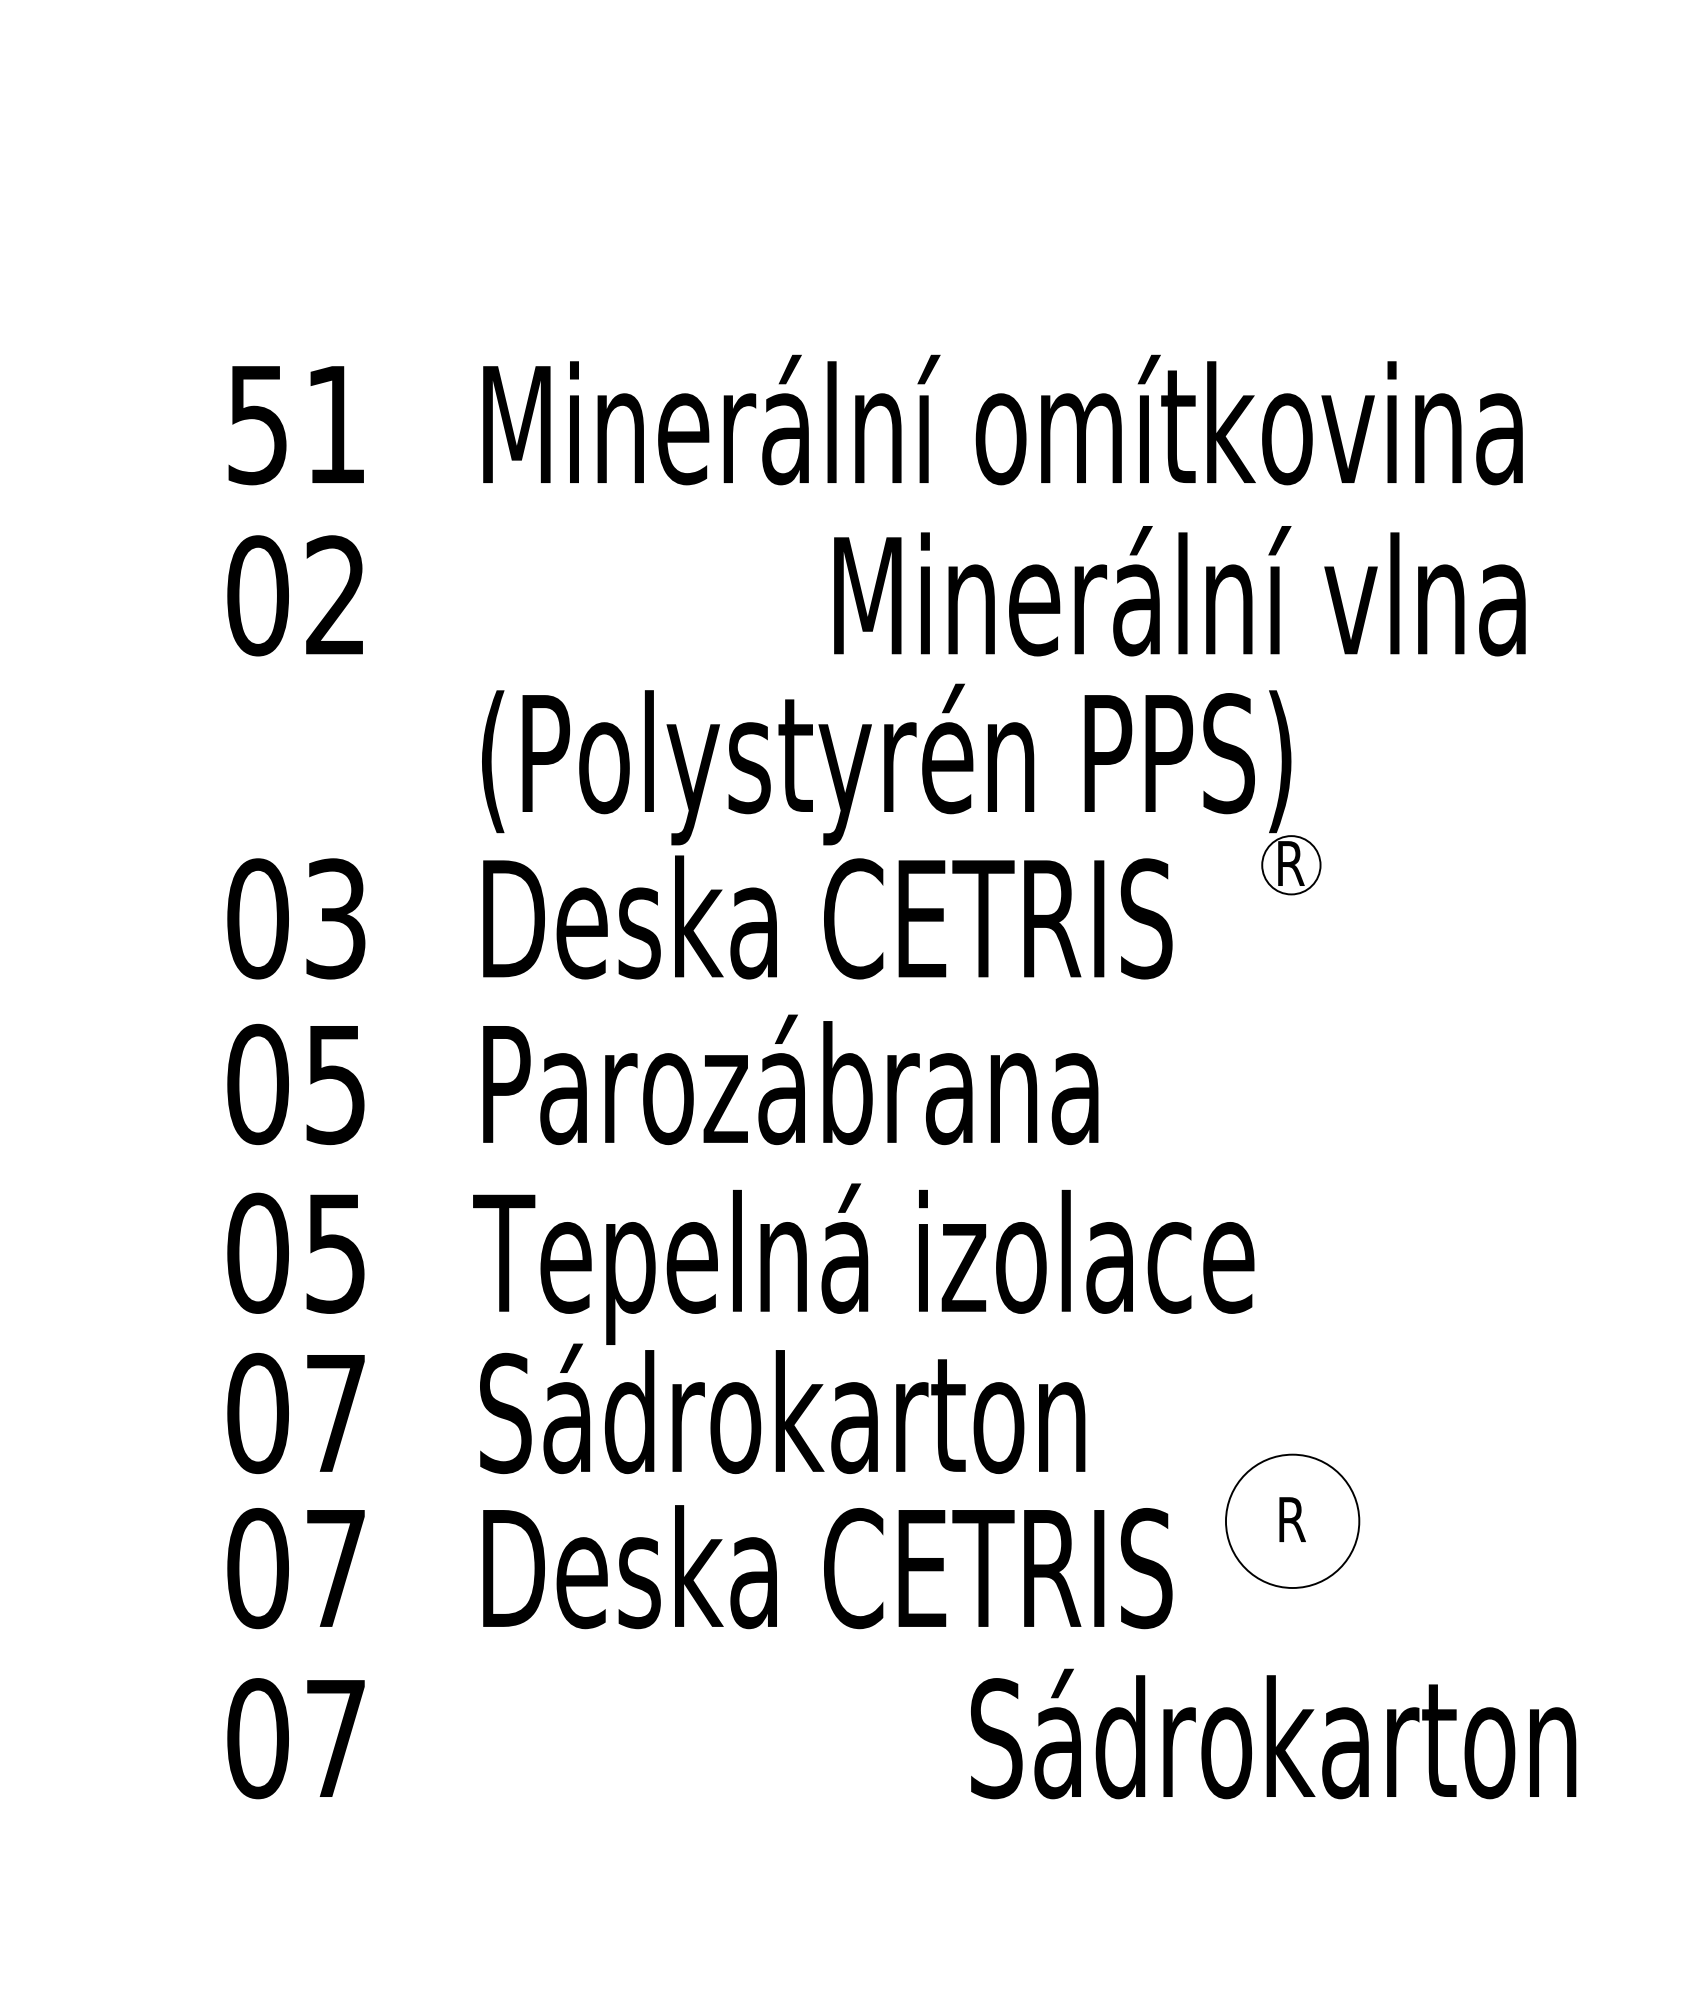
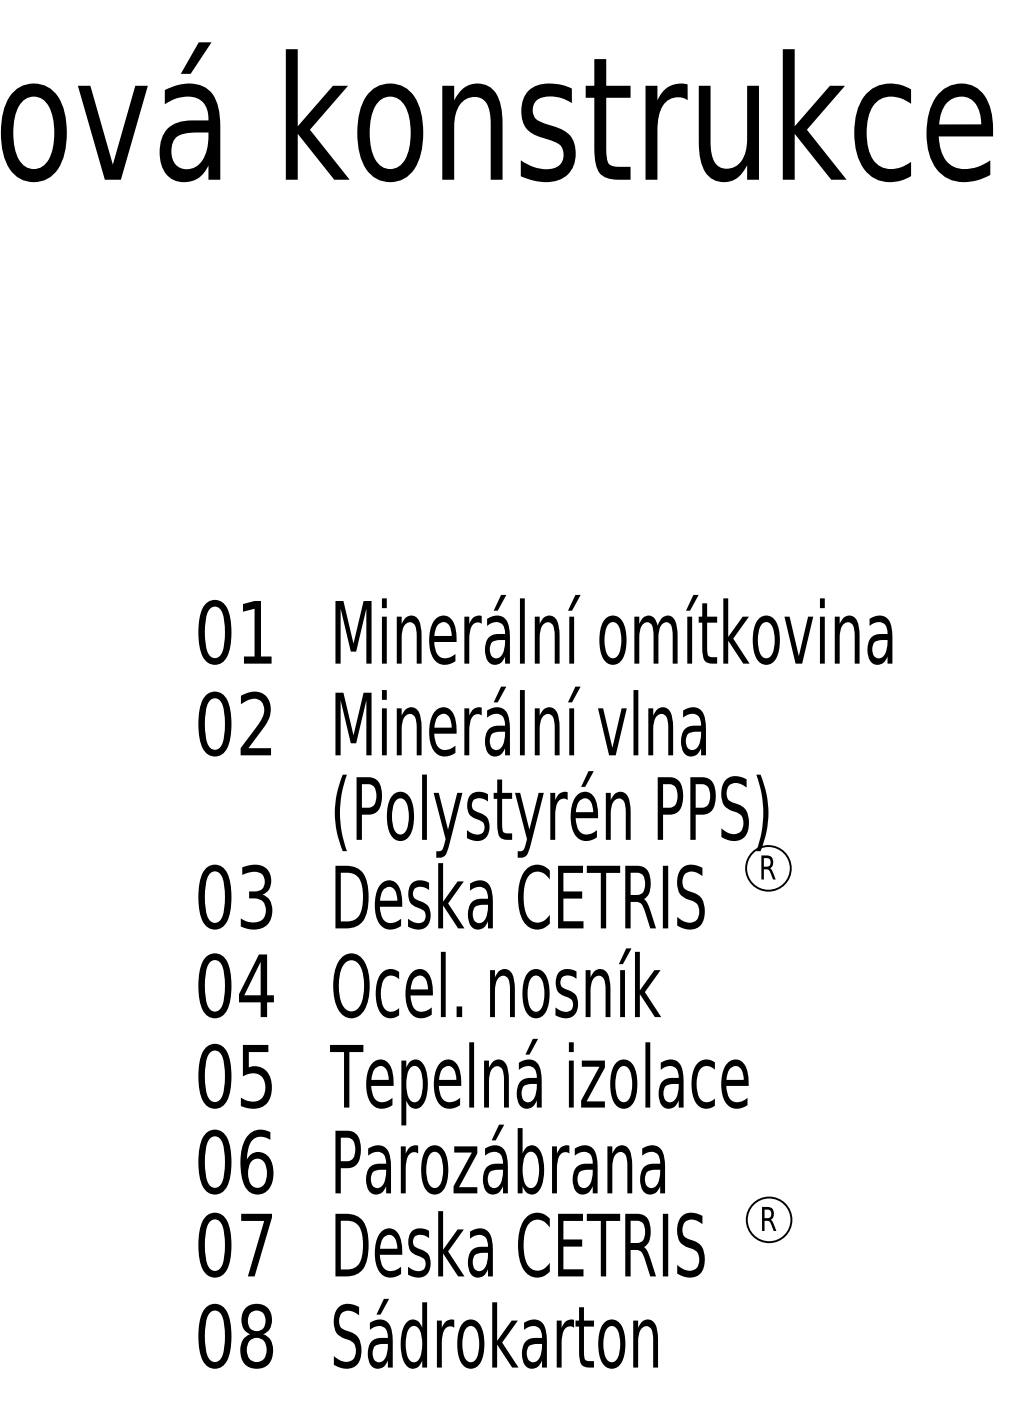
text: (257, 424) -> (214, 632), 51 -> 01
text: (1179, 591) -> (520, 721), moved
circle: (1291, 865) -> (768, 868), size x1.43
text: (787, 1080) -> (498, 983), Parozábrana -> Ocel. nosník
text: (335, 1085) -> (256, 986), 05 -> 04
text: (787, 1408) -> (498, 1159), Sádrokarton -> Parozábrana
text: (335, 1412) -> (256, 1161), 07 -> 06
circle: (1291, 1520) -> (768, 1219), size x0.62
text: (1272, 1733) -> (495, 1333), moved
text: (335, 1737) -> (256, 1335), 07 -> 08

